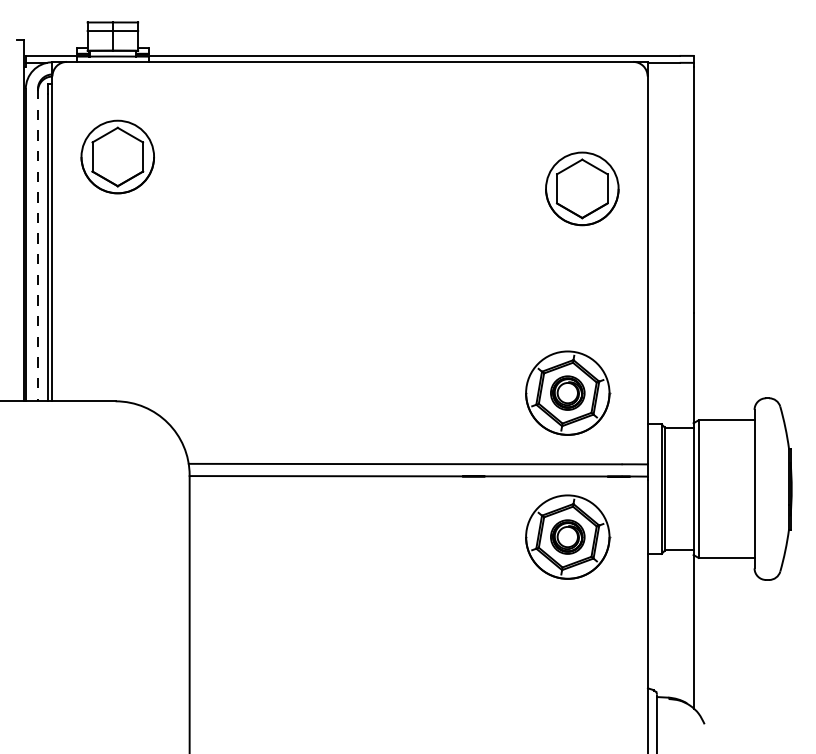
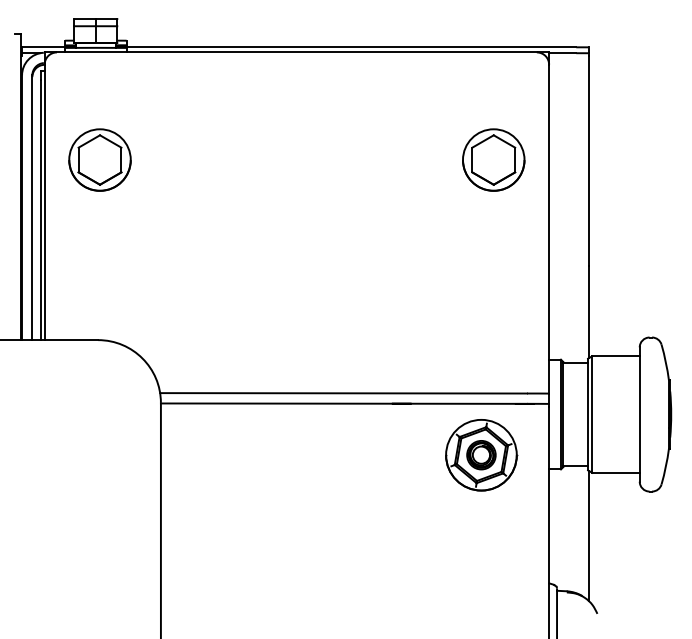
part: (117, 156) -> (99, 159), moved
line: (38, 246) -> (32, 208), dashed -> solid
part: (567, 393) -> (481, 333), removed

